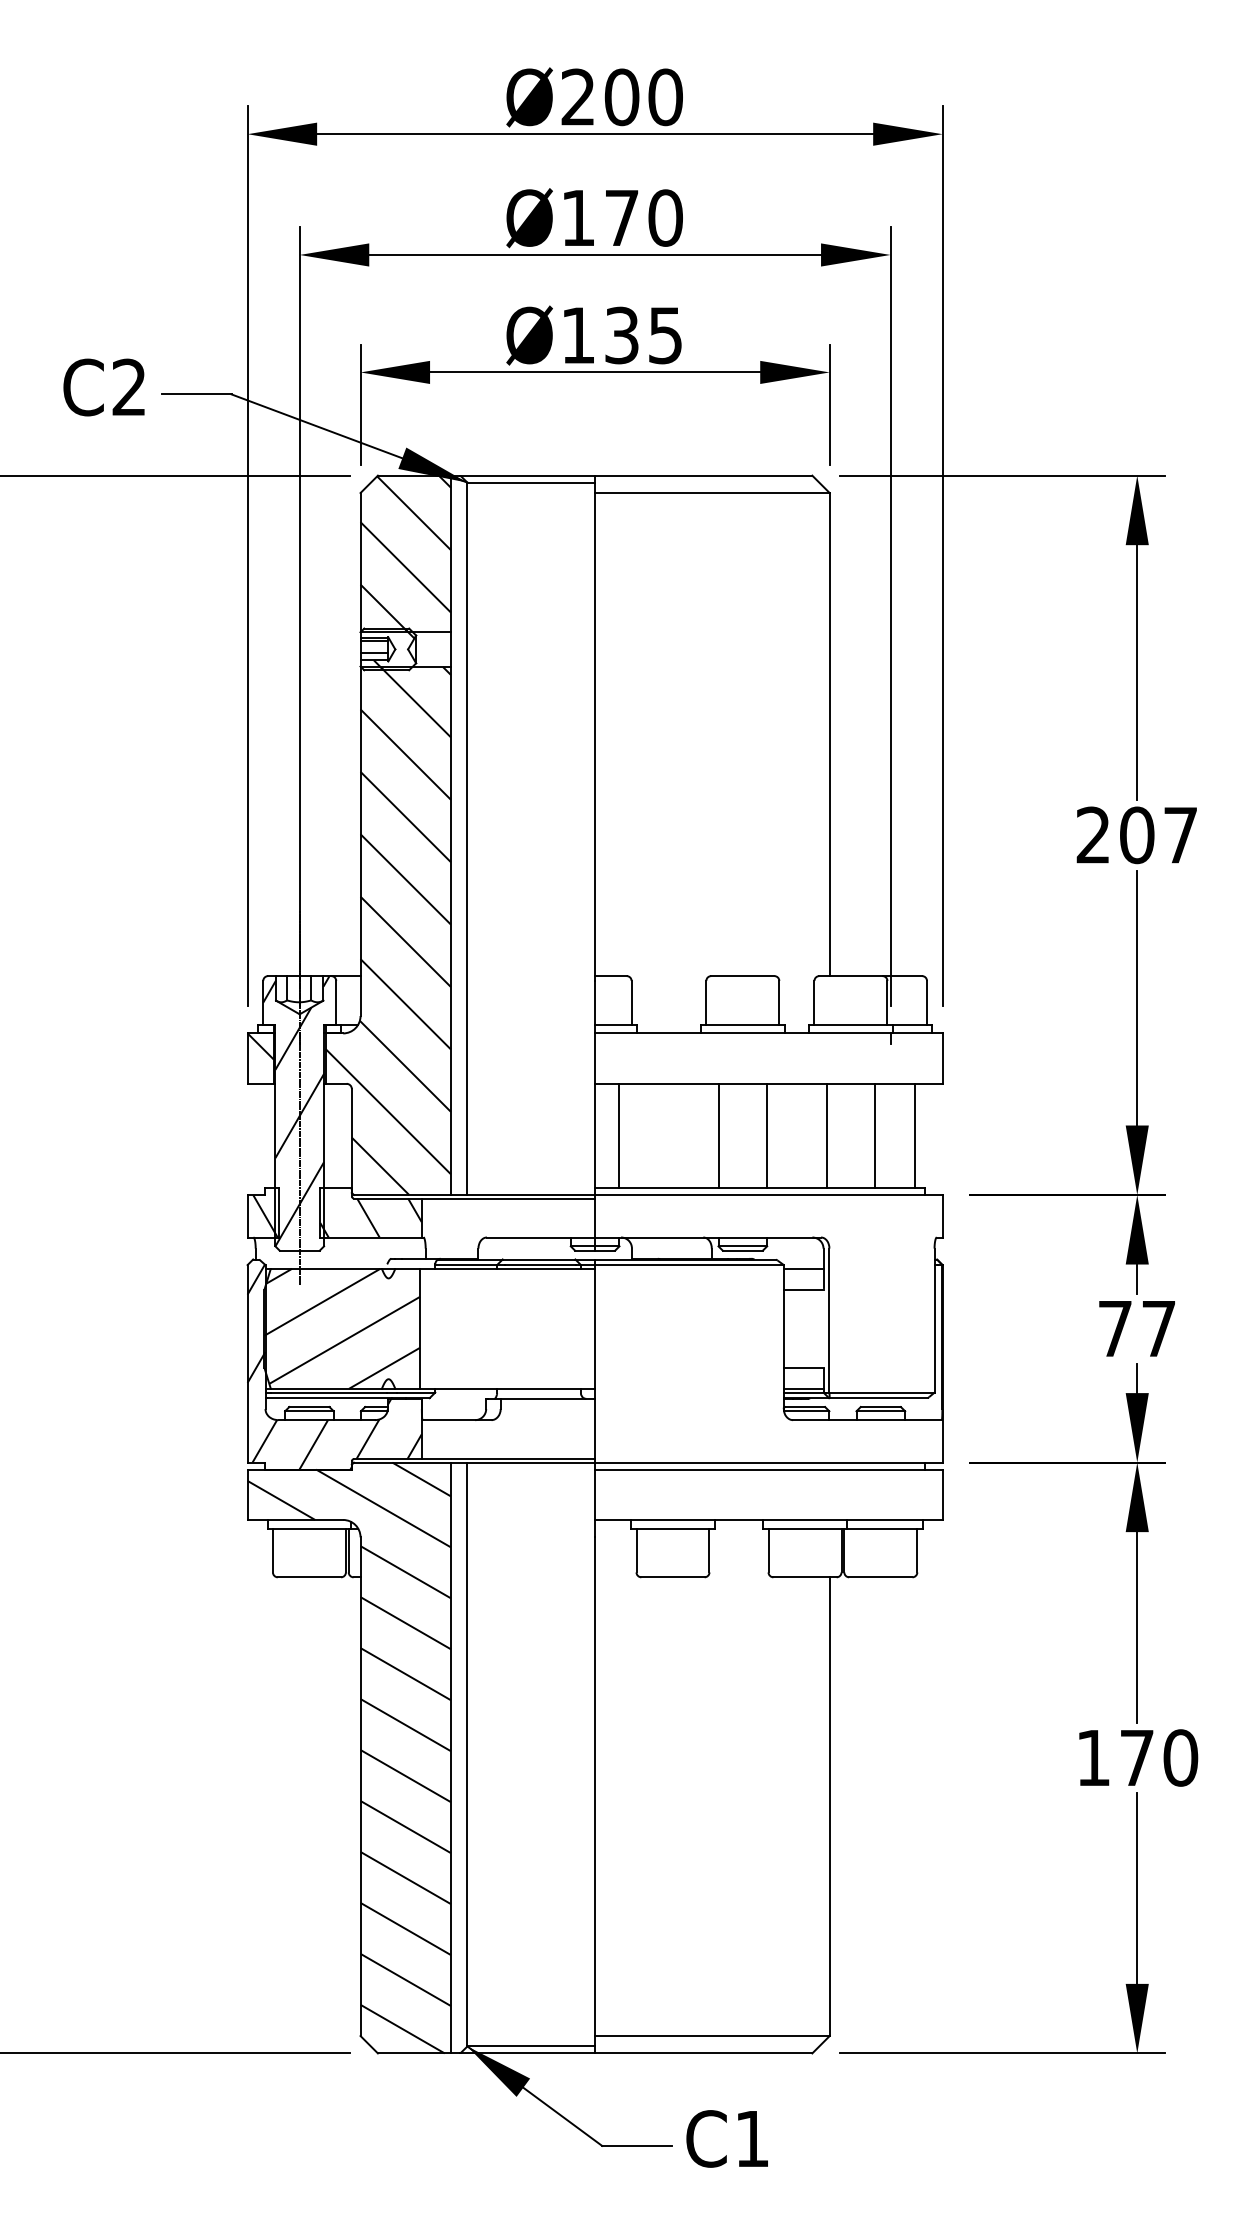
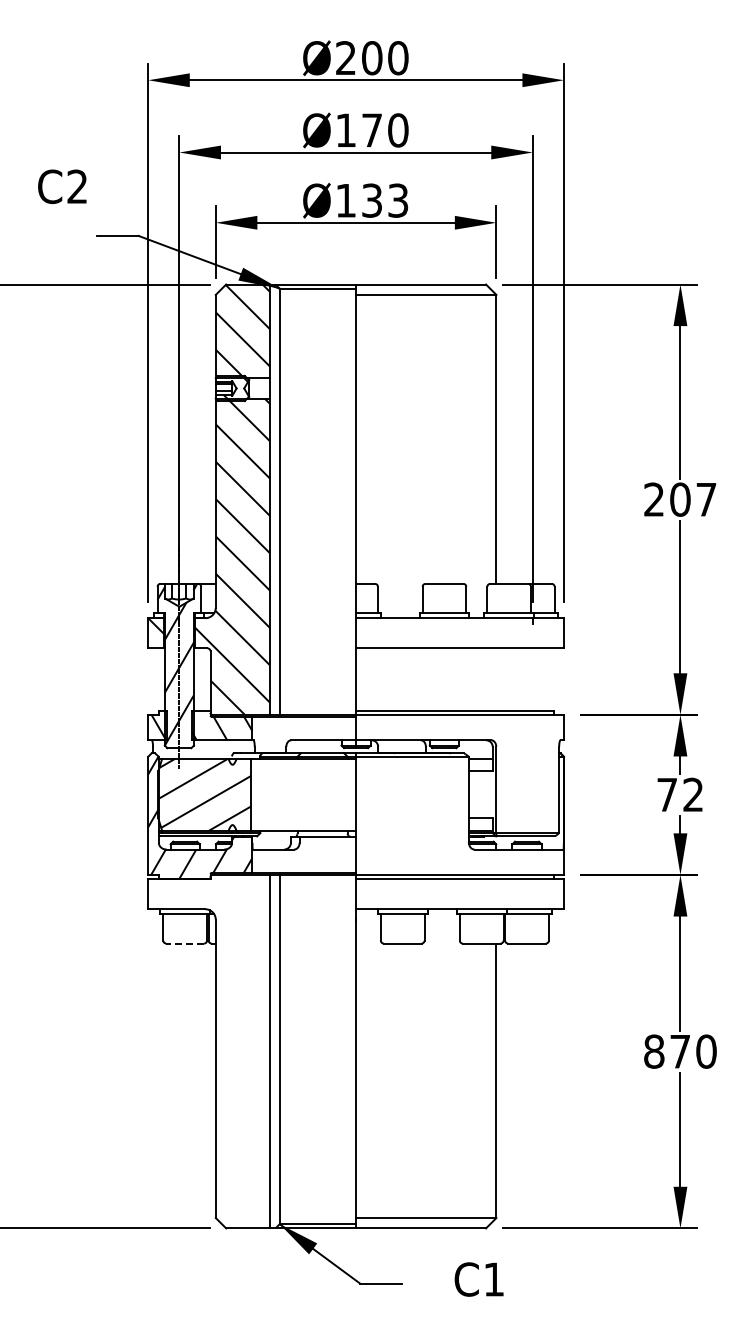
text: (665, 335) -> (398, 200), Ø135 -> Ø133
text: (104, 387) -> (62, 186), moved
line: (619, 1135) -> (370, 679), removed
line: (717, 1135) -> (429, 679), removed
line: (767, 1135) -> (459, 679), removed
line: (826, 1135) -> (494, 679), removed
line: (874, 1135) -> (523, 679), removed
line: (915, 1135) -> (547, 679), removed
text: (1157, 1328) -> (692, 794), 77 -> 72
line: (309, 1577) -> (185, 943), solid -> dashed
hatch: (348, 1757) -> (208, 1051), removed
text: (1093, 1757) -> (654, 1051), 170 -> 870
text: (726, 2138) -> (478, 1279), moved

